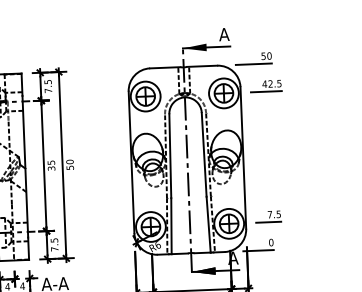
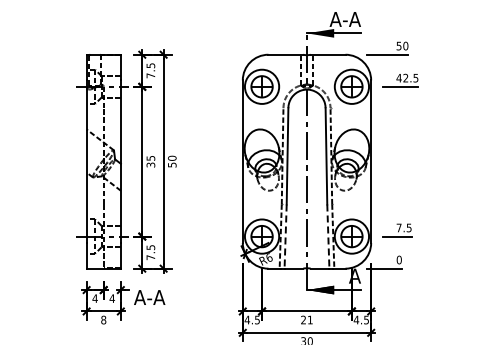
text: (209, 35) -> (338, 19), A -> A-A
line: (208, 225) -> (328, 237), solid -> dashed
line: (171, 226) -> (285, 237), solid -> dashed

